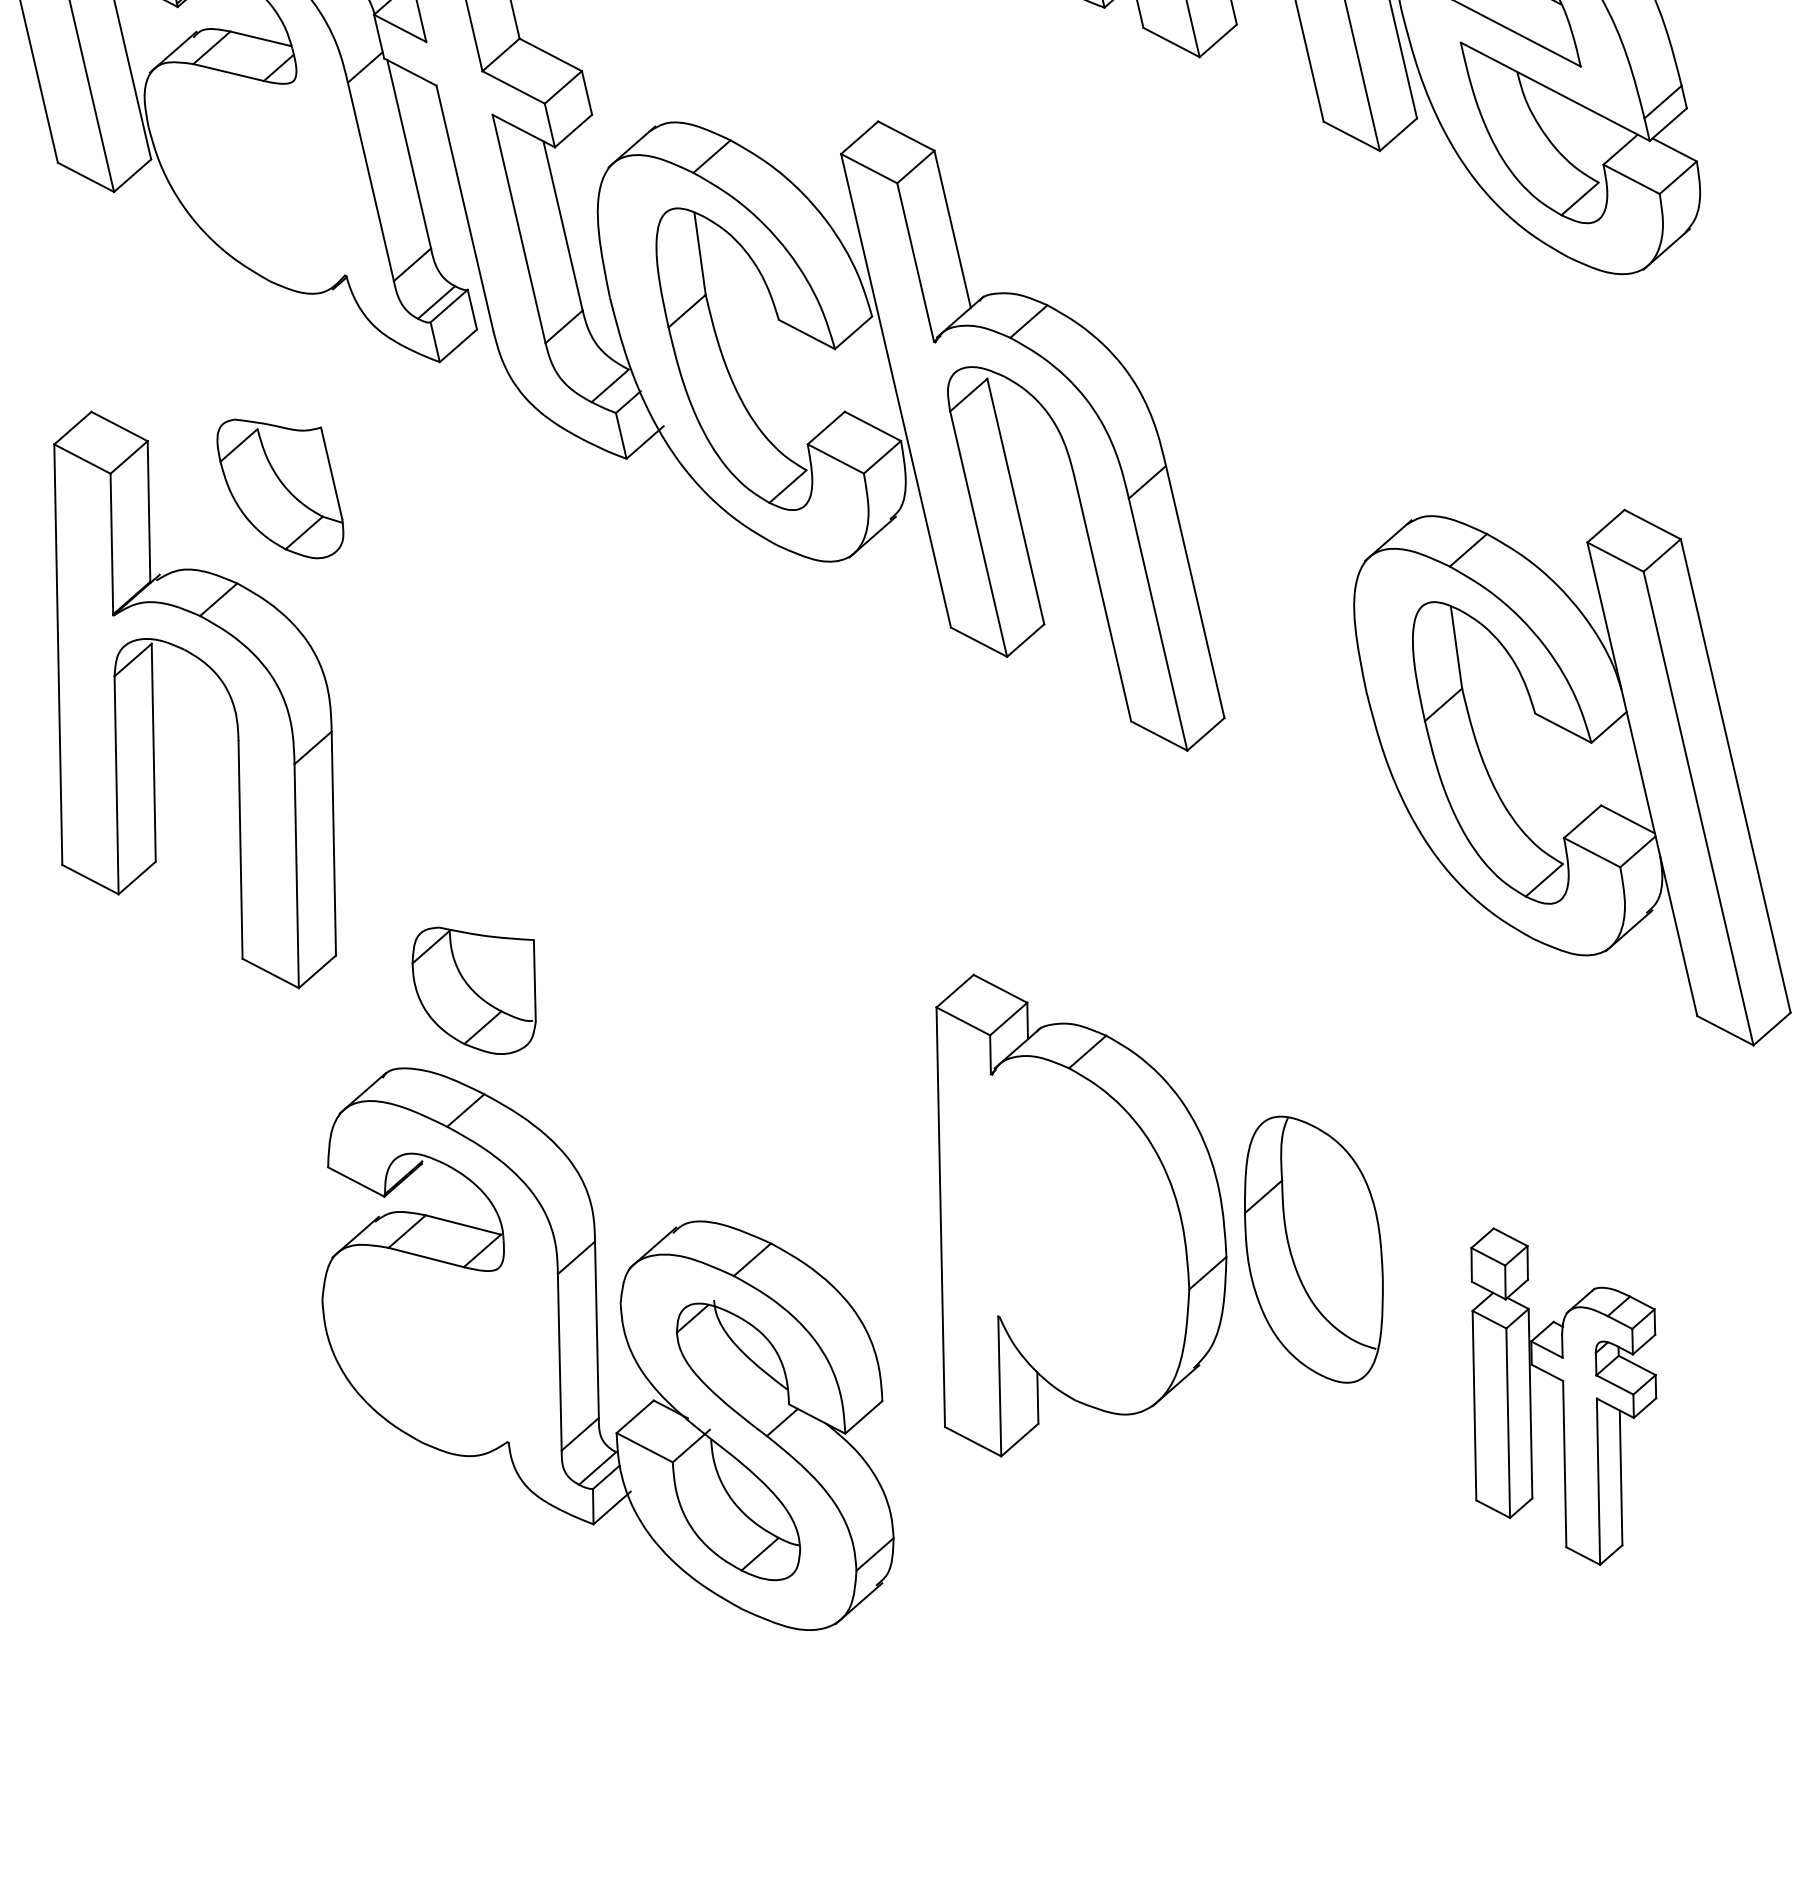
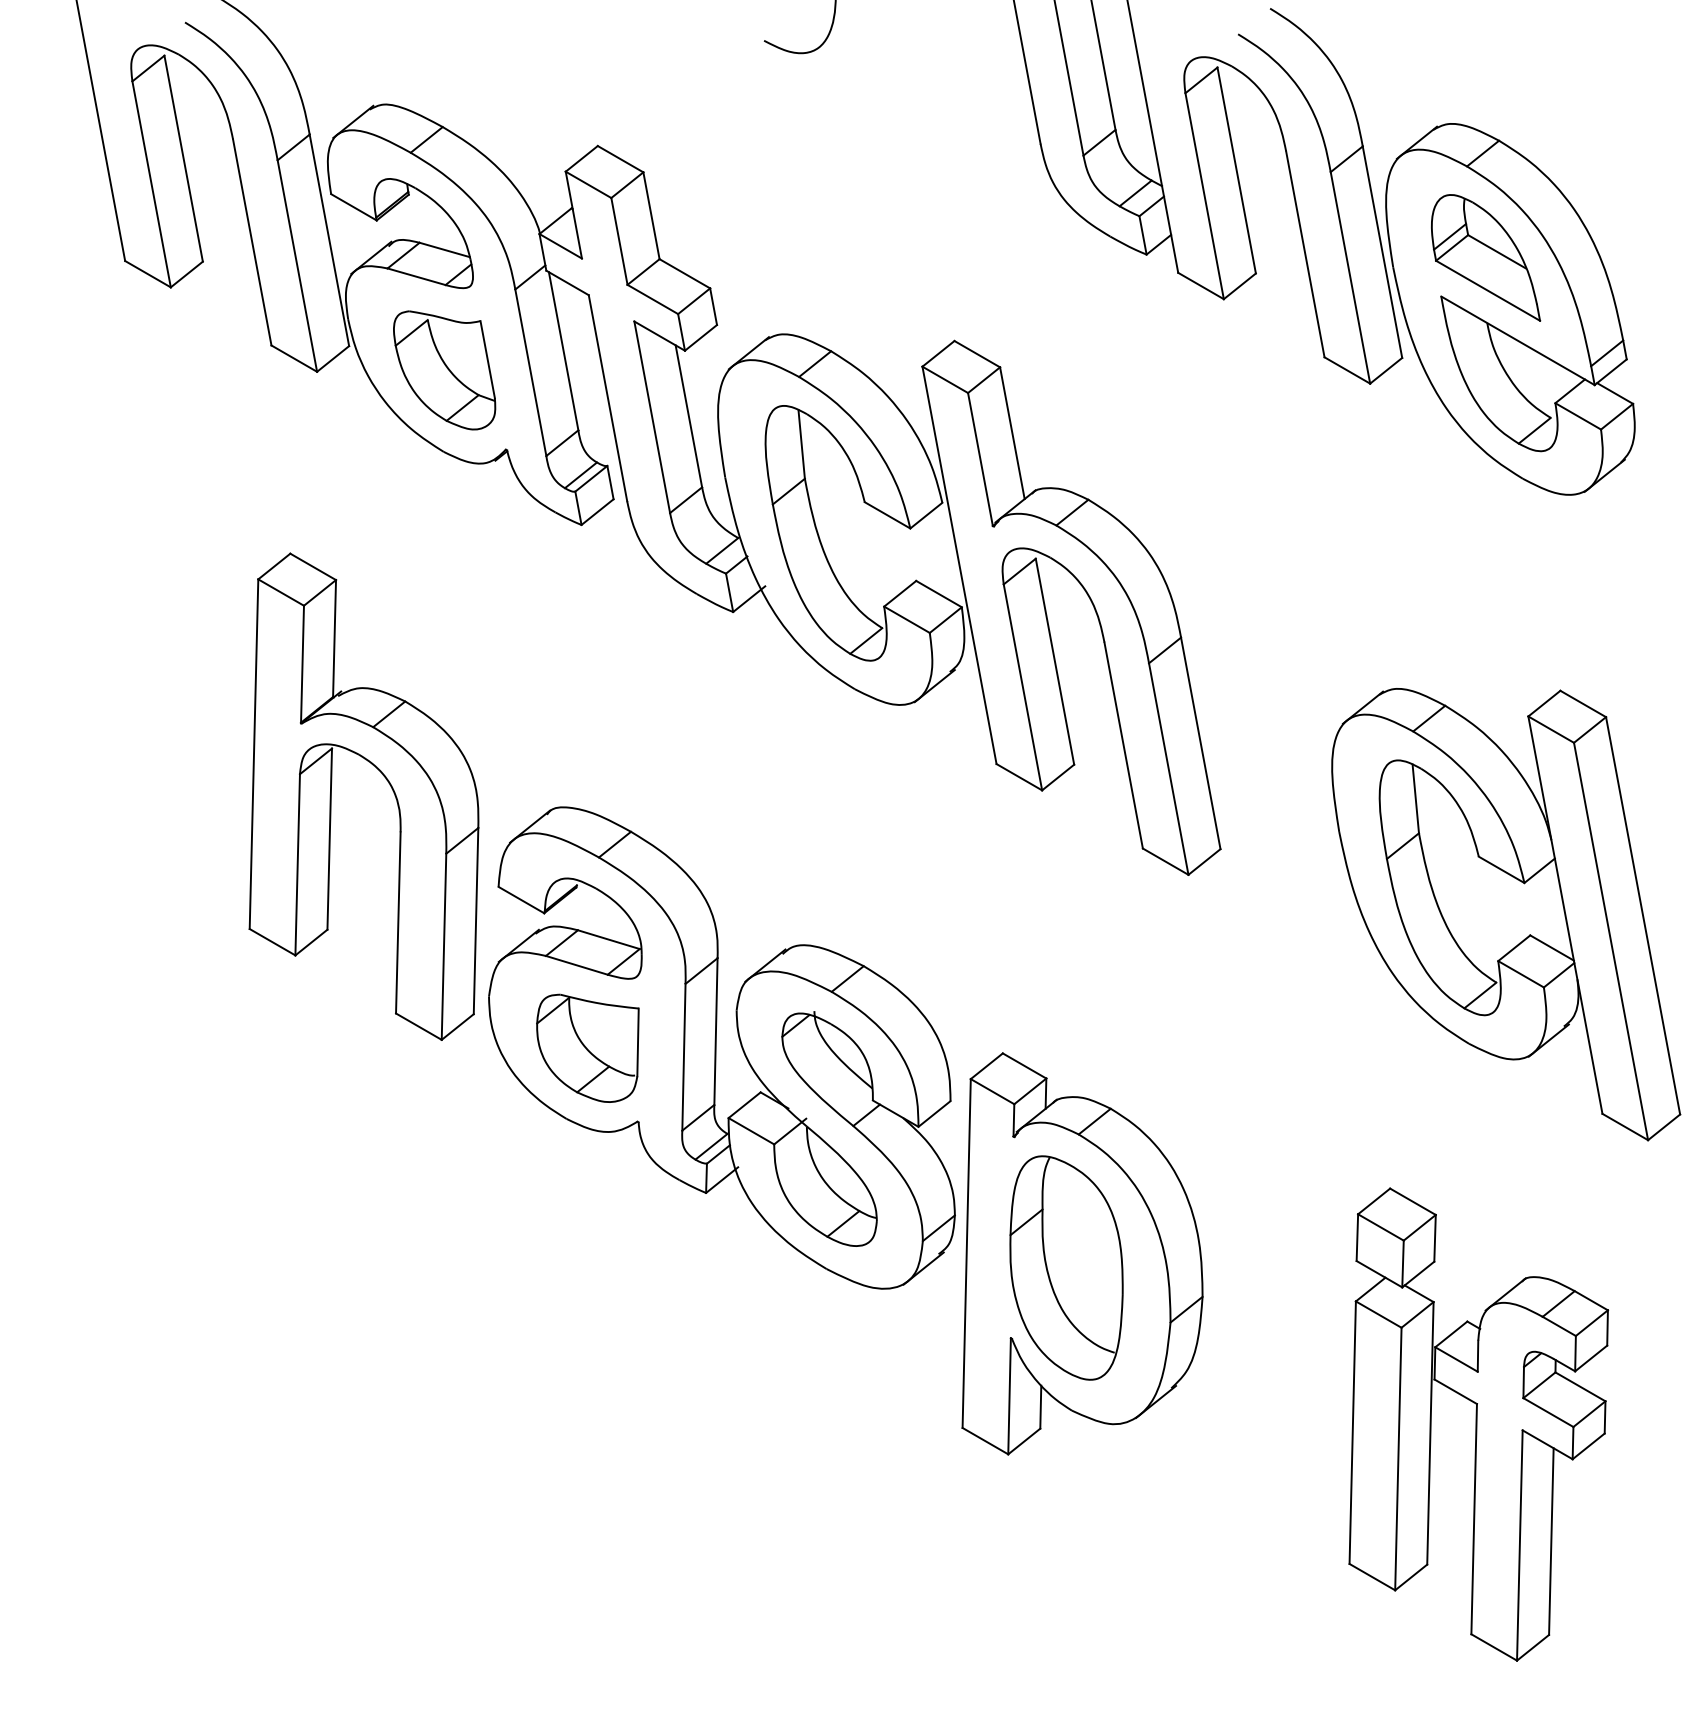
part: (280, 488) -> (444, 370), moved
part: (1313, 1249) -> (1066, 1267), moved
part: (604, 1348) -> (721, 1047), moved
part: (1564, 1395) -> (1478, 1424), size x1.67

